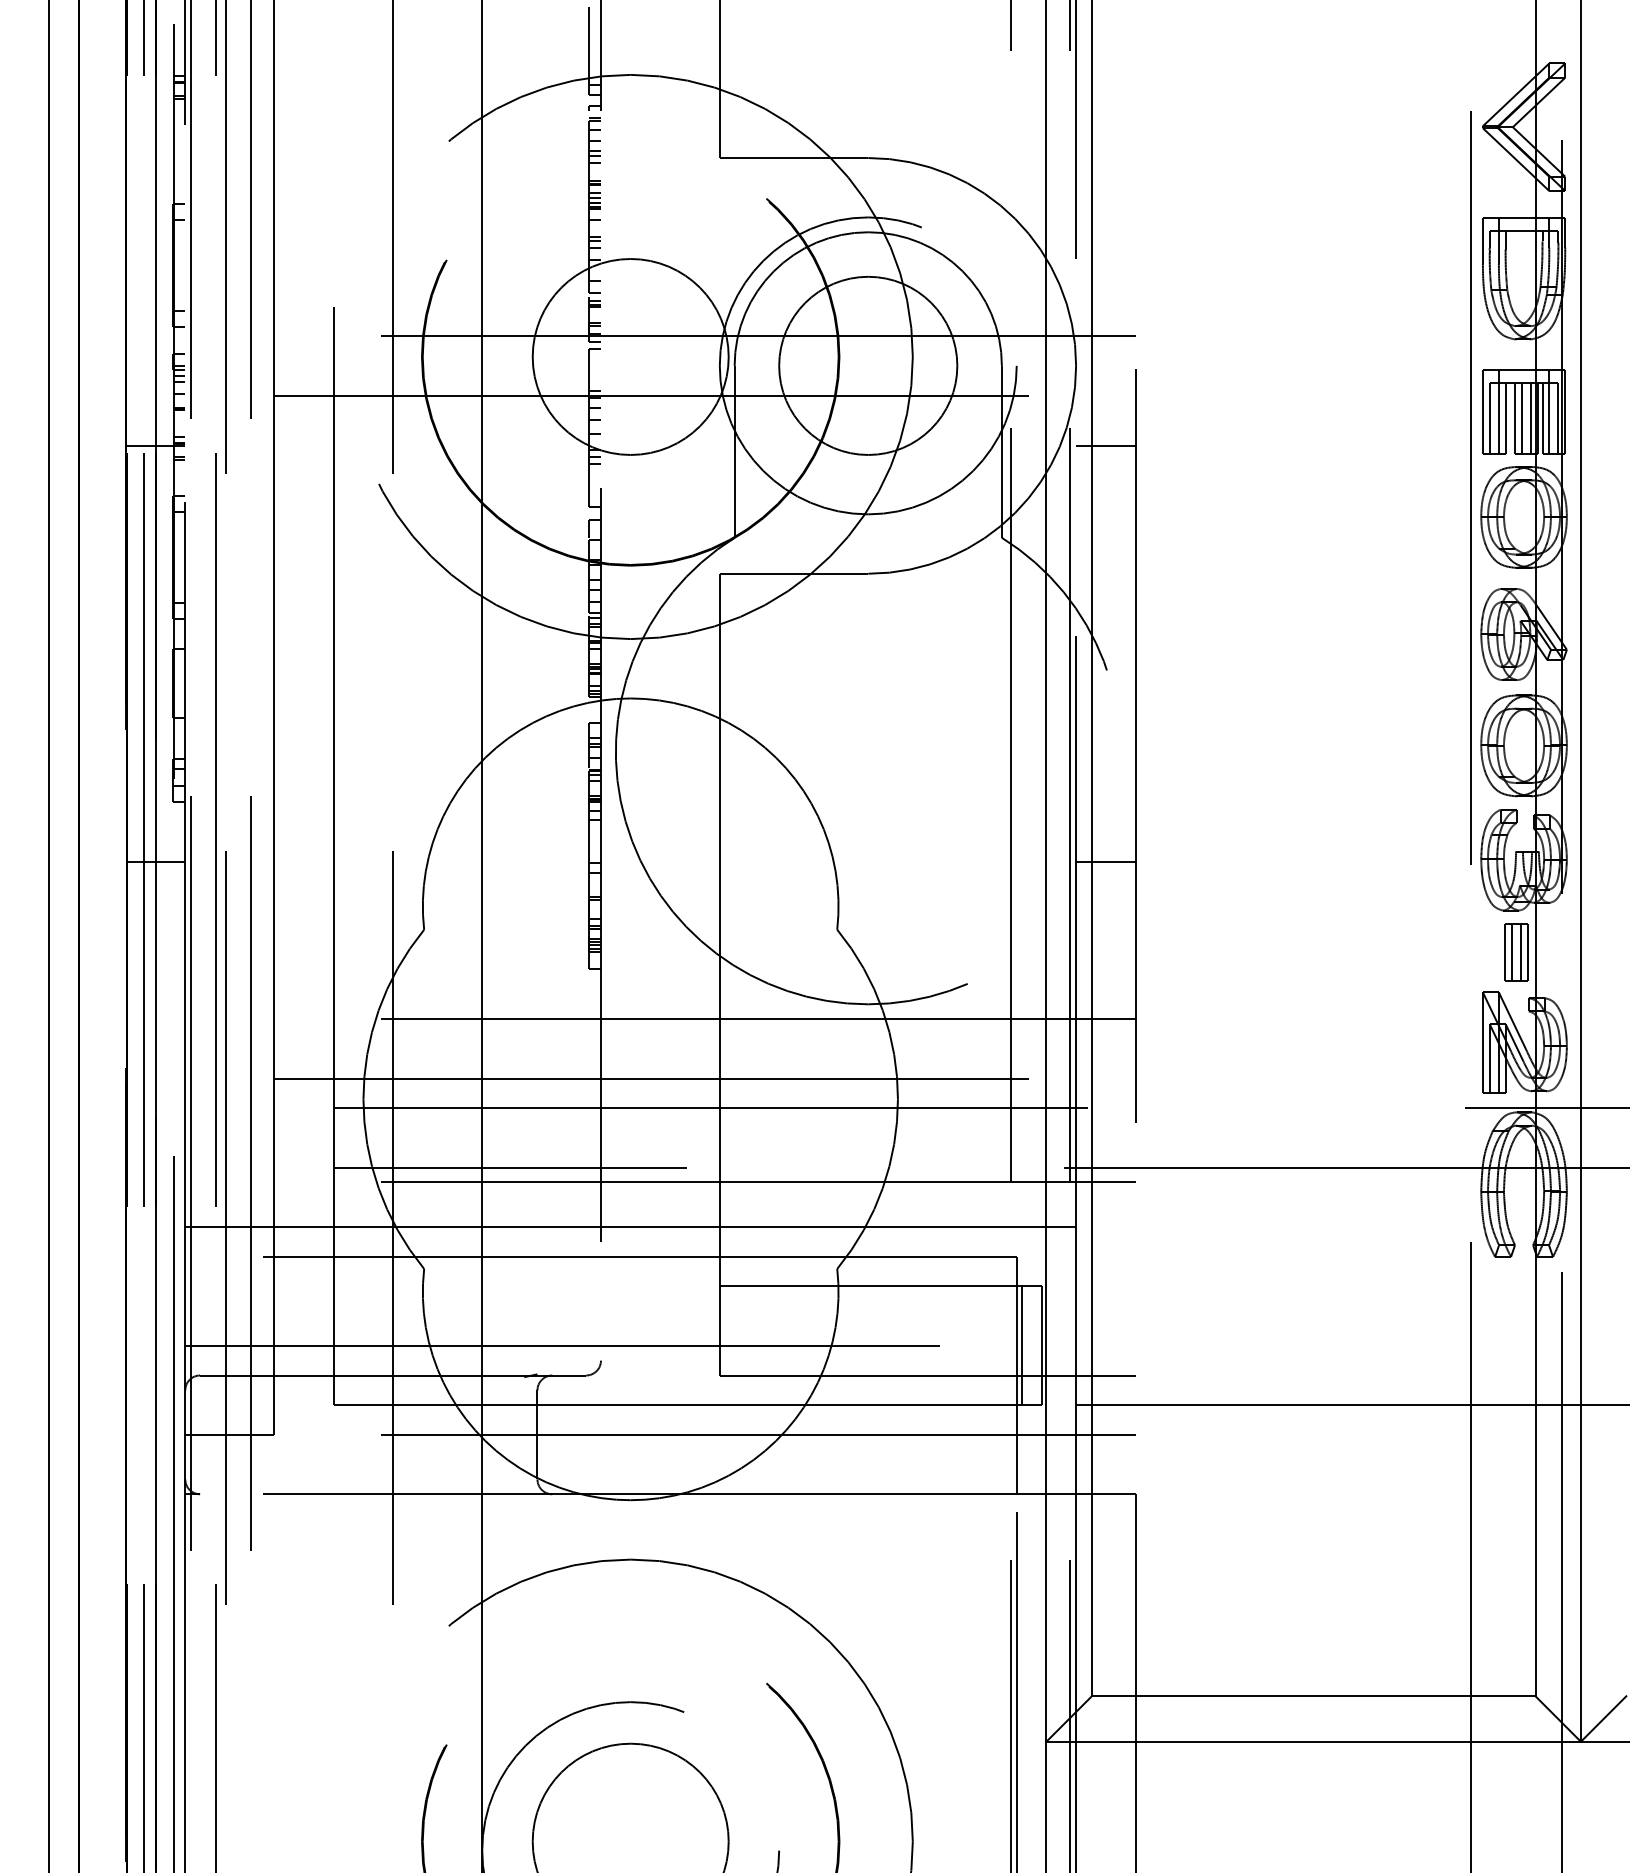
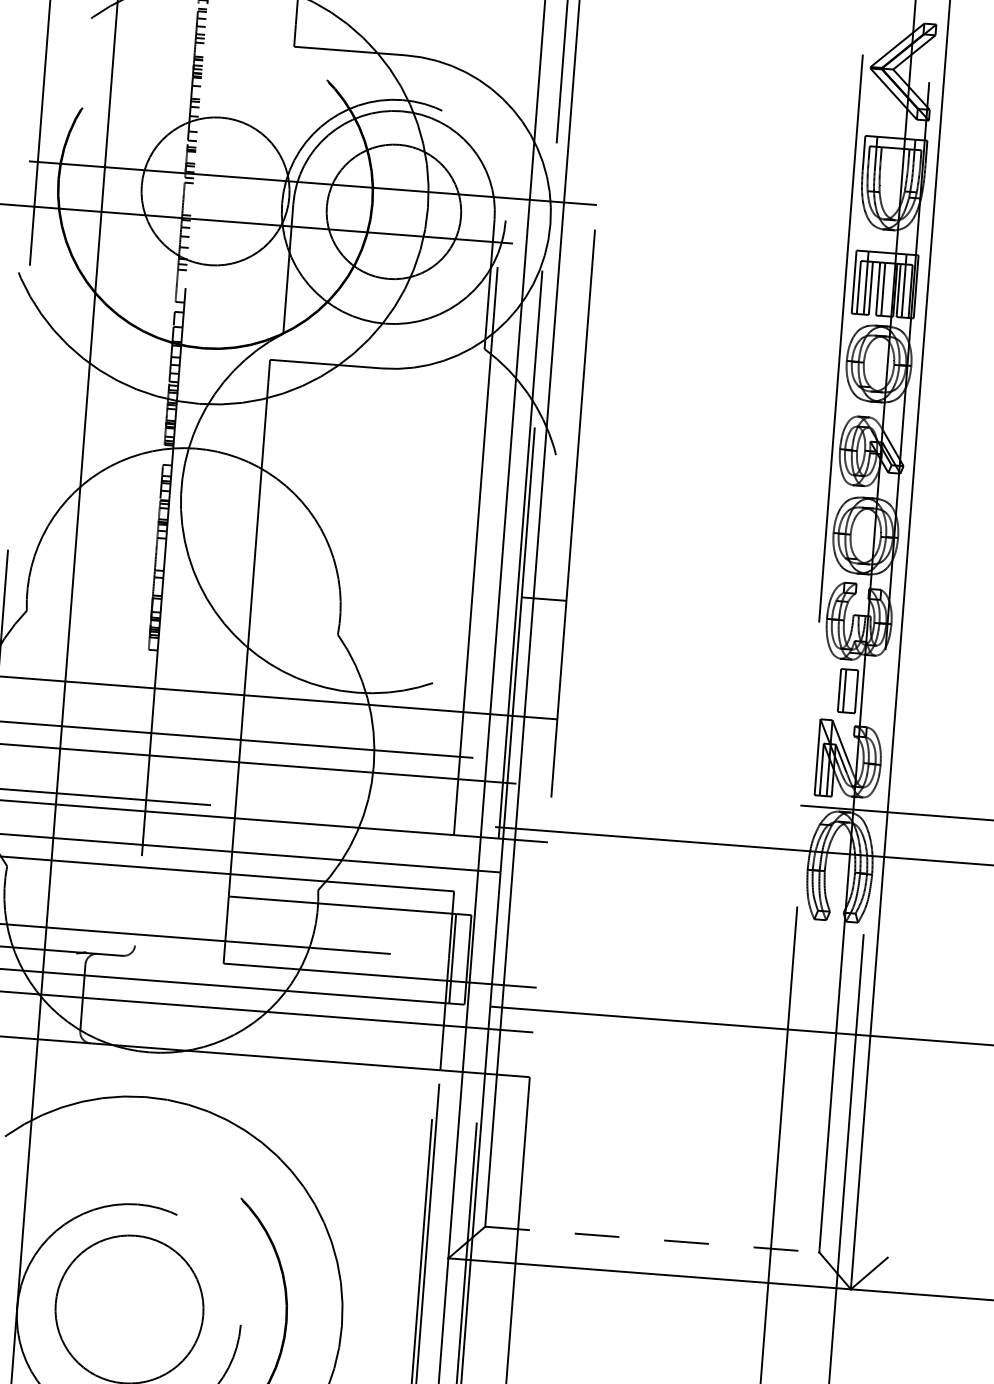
line: (1531, 418) -> (890, 289), removed
line: (1105, 446) -> (567, 286), removed
line: (1520, 951) -> (851, 690), removed
line: (1313, 1696) -> (652, 1239), solid -> dashed

